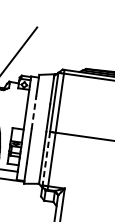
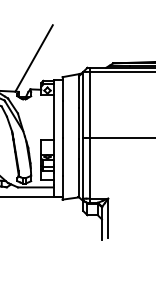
line: (34, 112) -> (62, 119), dashed -> solid
line: (46, 159) -> (83, 169), dashed -> solid

